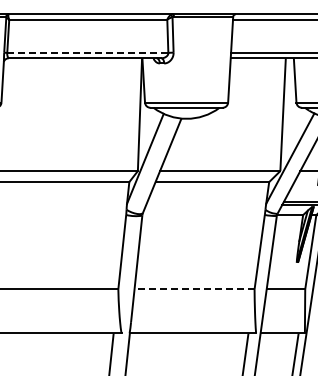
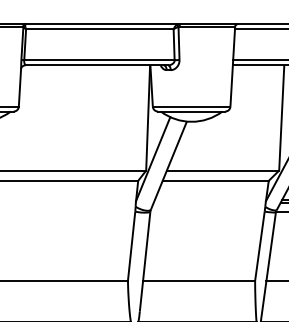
line: (87, 52) -> (99, 59), dashed -> solid
line: (194, 289) -> (199, 281), dashed -> solid

